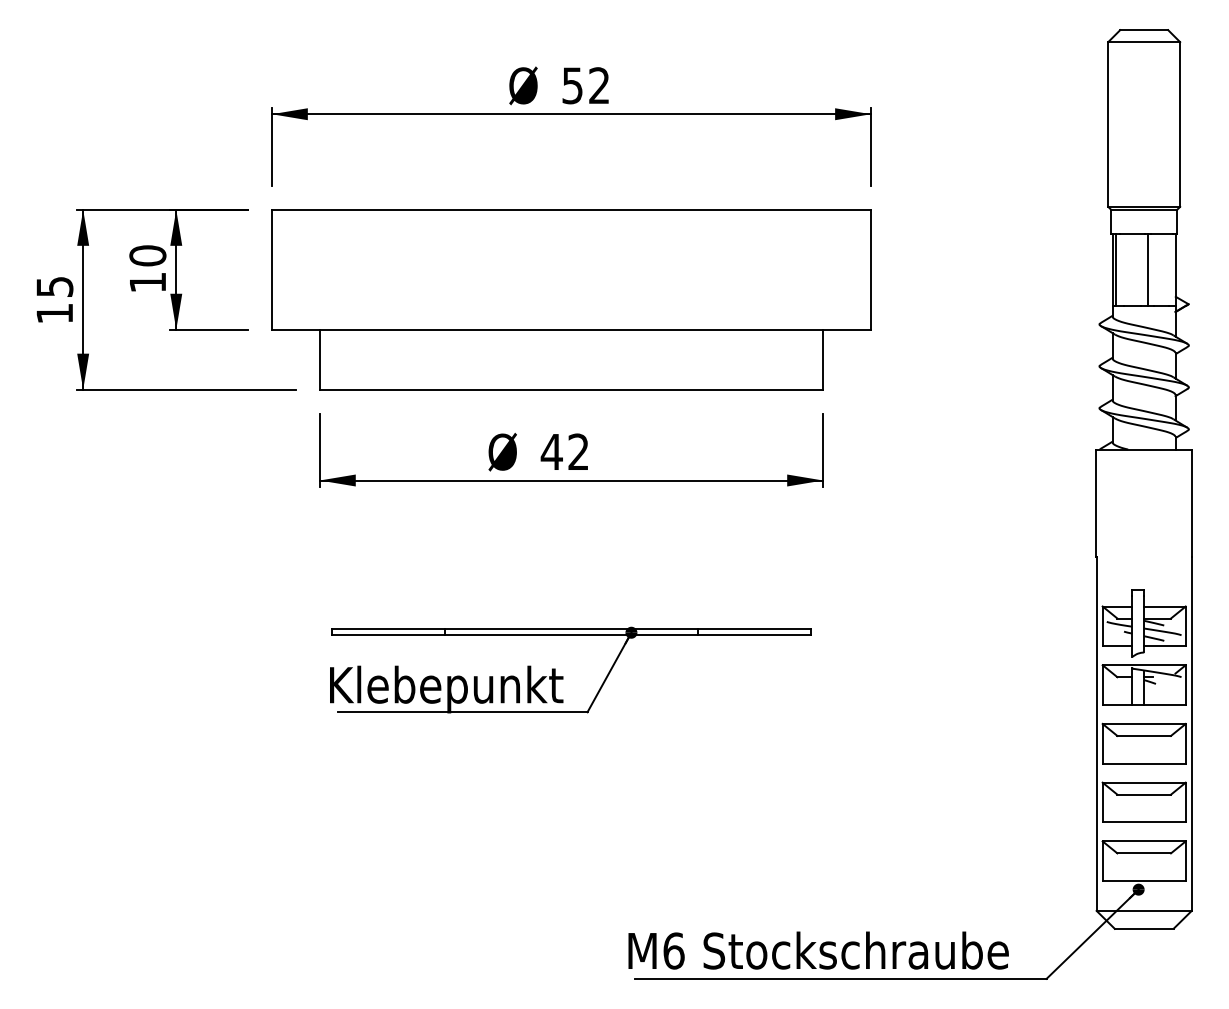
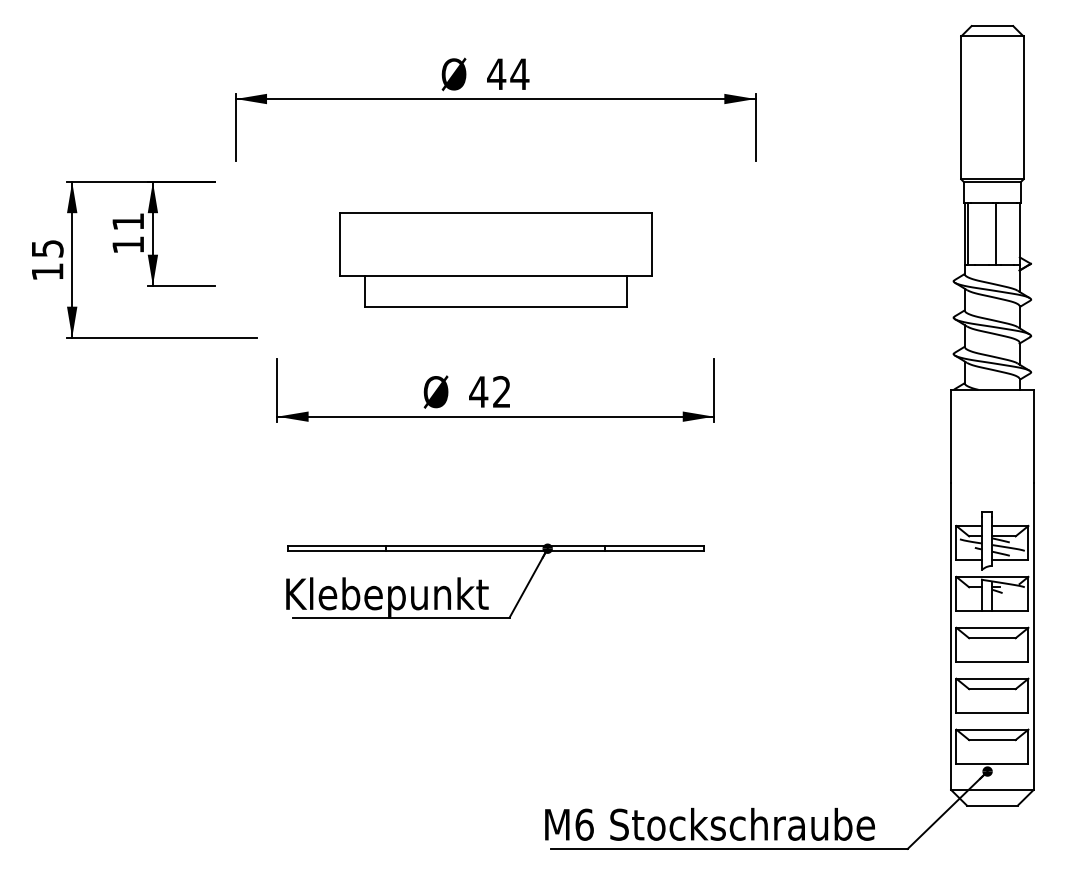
text: (585, 85) -> (507, 74), 52 -> 44
text: (147, 255) -> (127, 221), 10 -> 11
part: (571, 299) -> (495, 259), size x0.6

